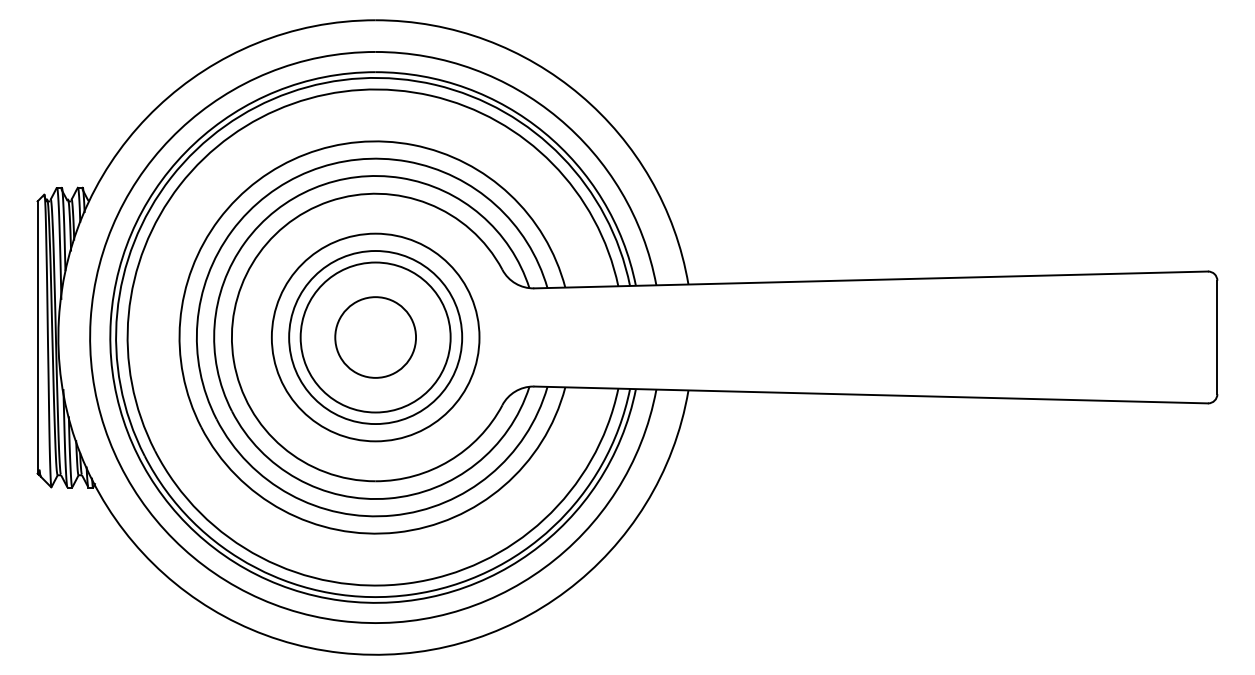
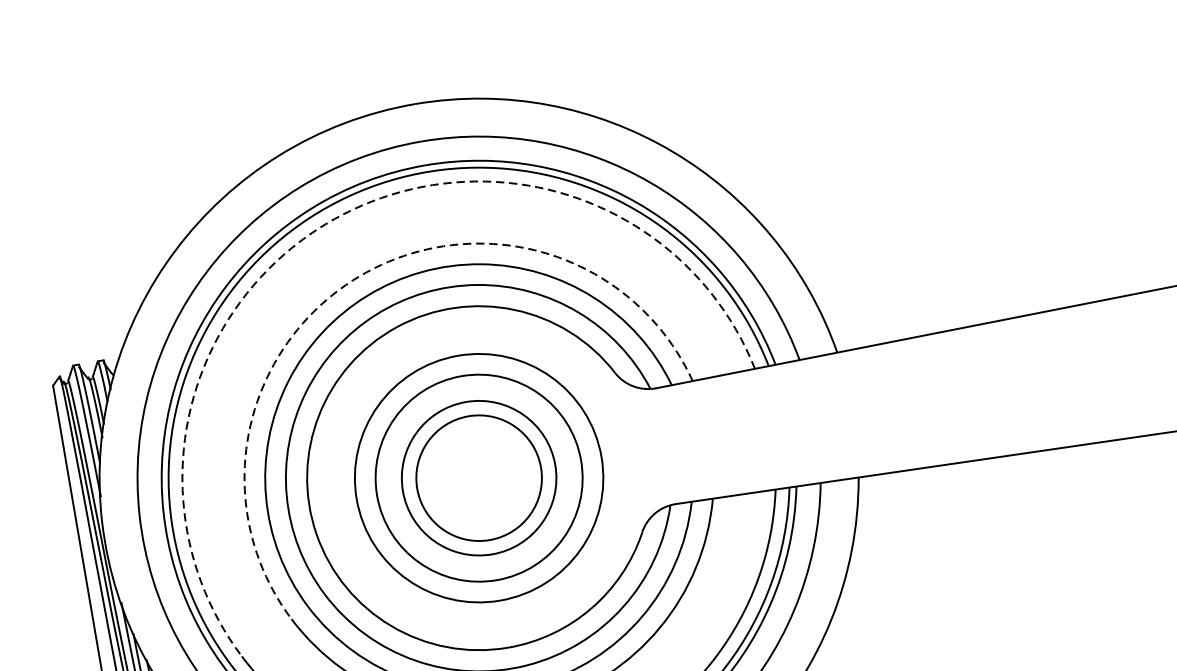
arc: (292, 103) -> (333, 218), solid -> dashed
arc: (305, 154) -> (359, 276), solid -> dashed
circle: (375, 337) -> (478, 478), size x0.7
circle: (375, 337) -> (478, 478), size x1.6

